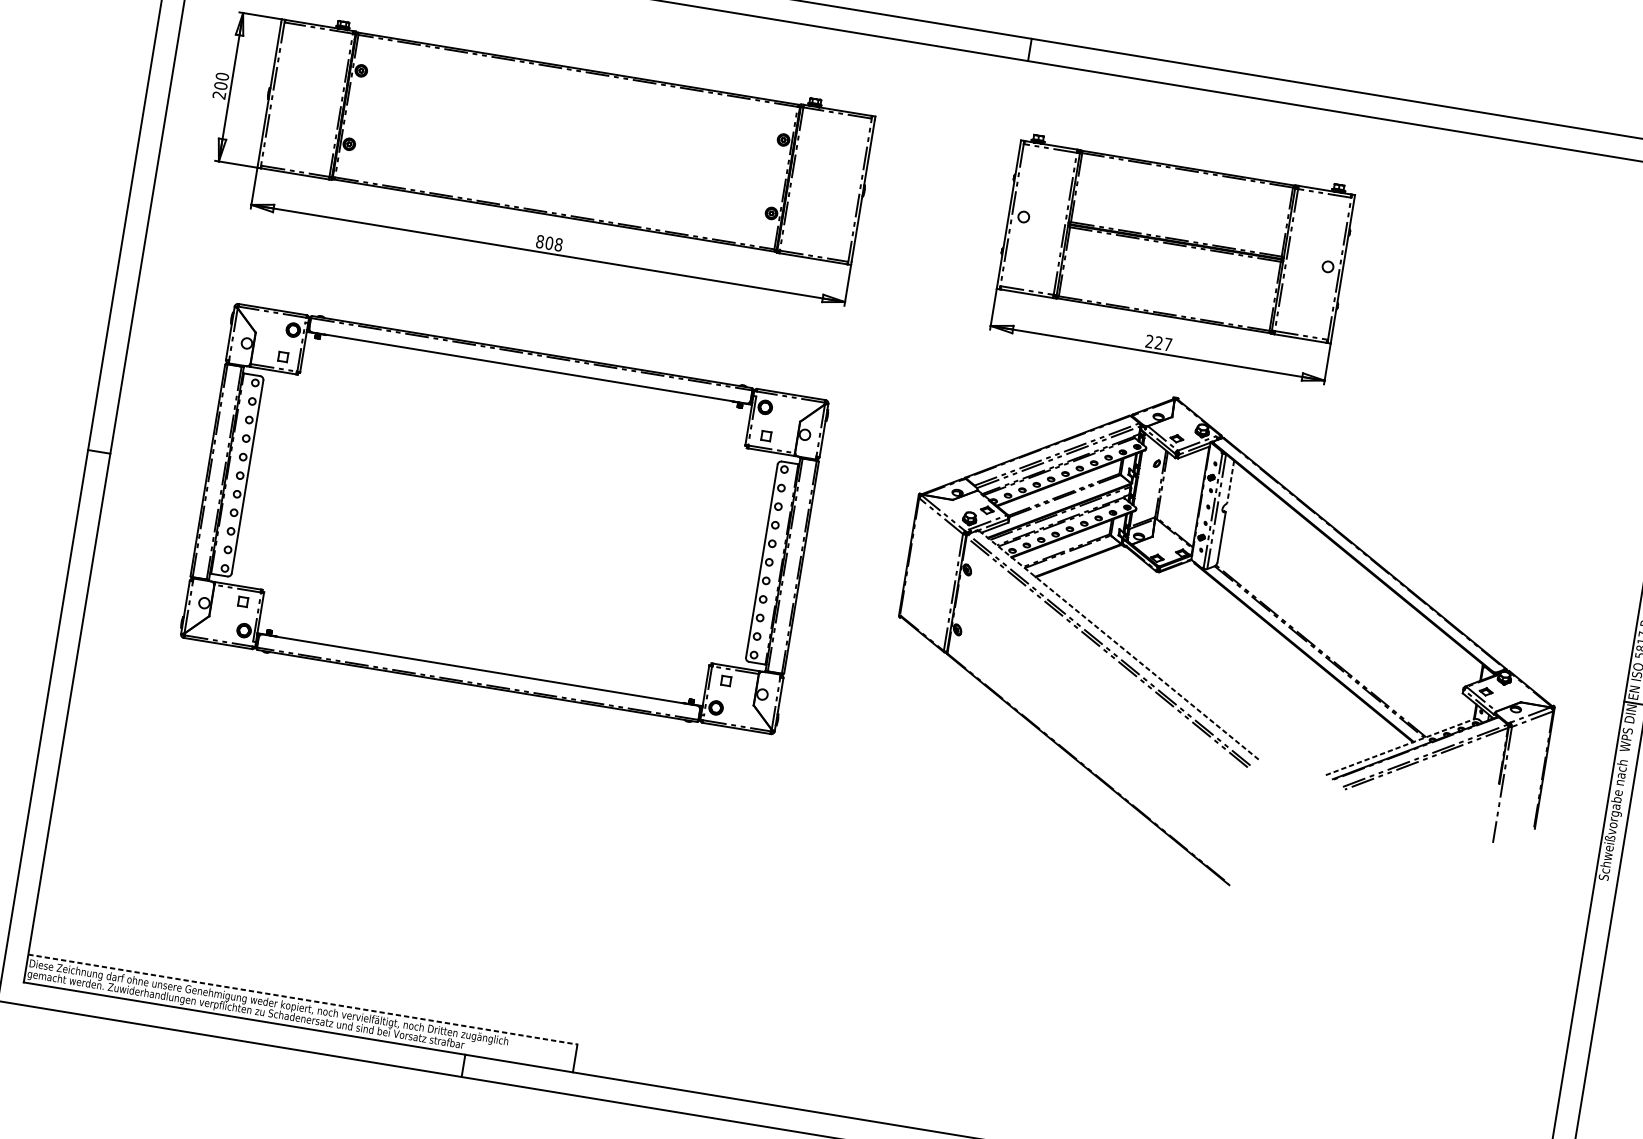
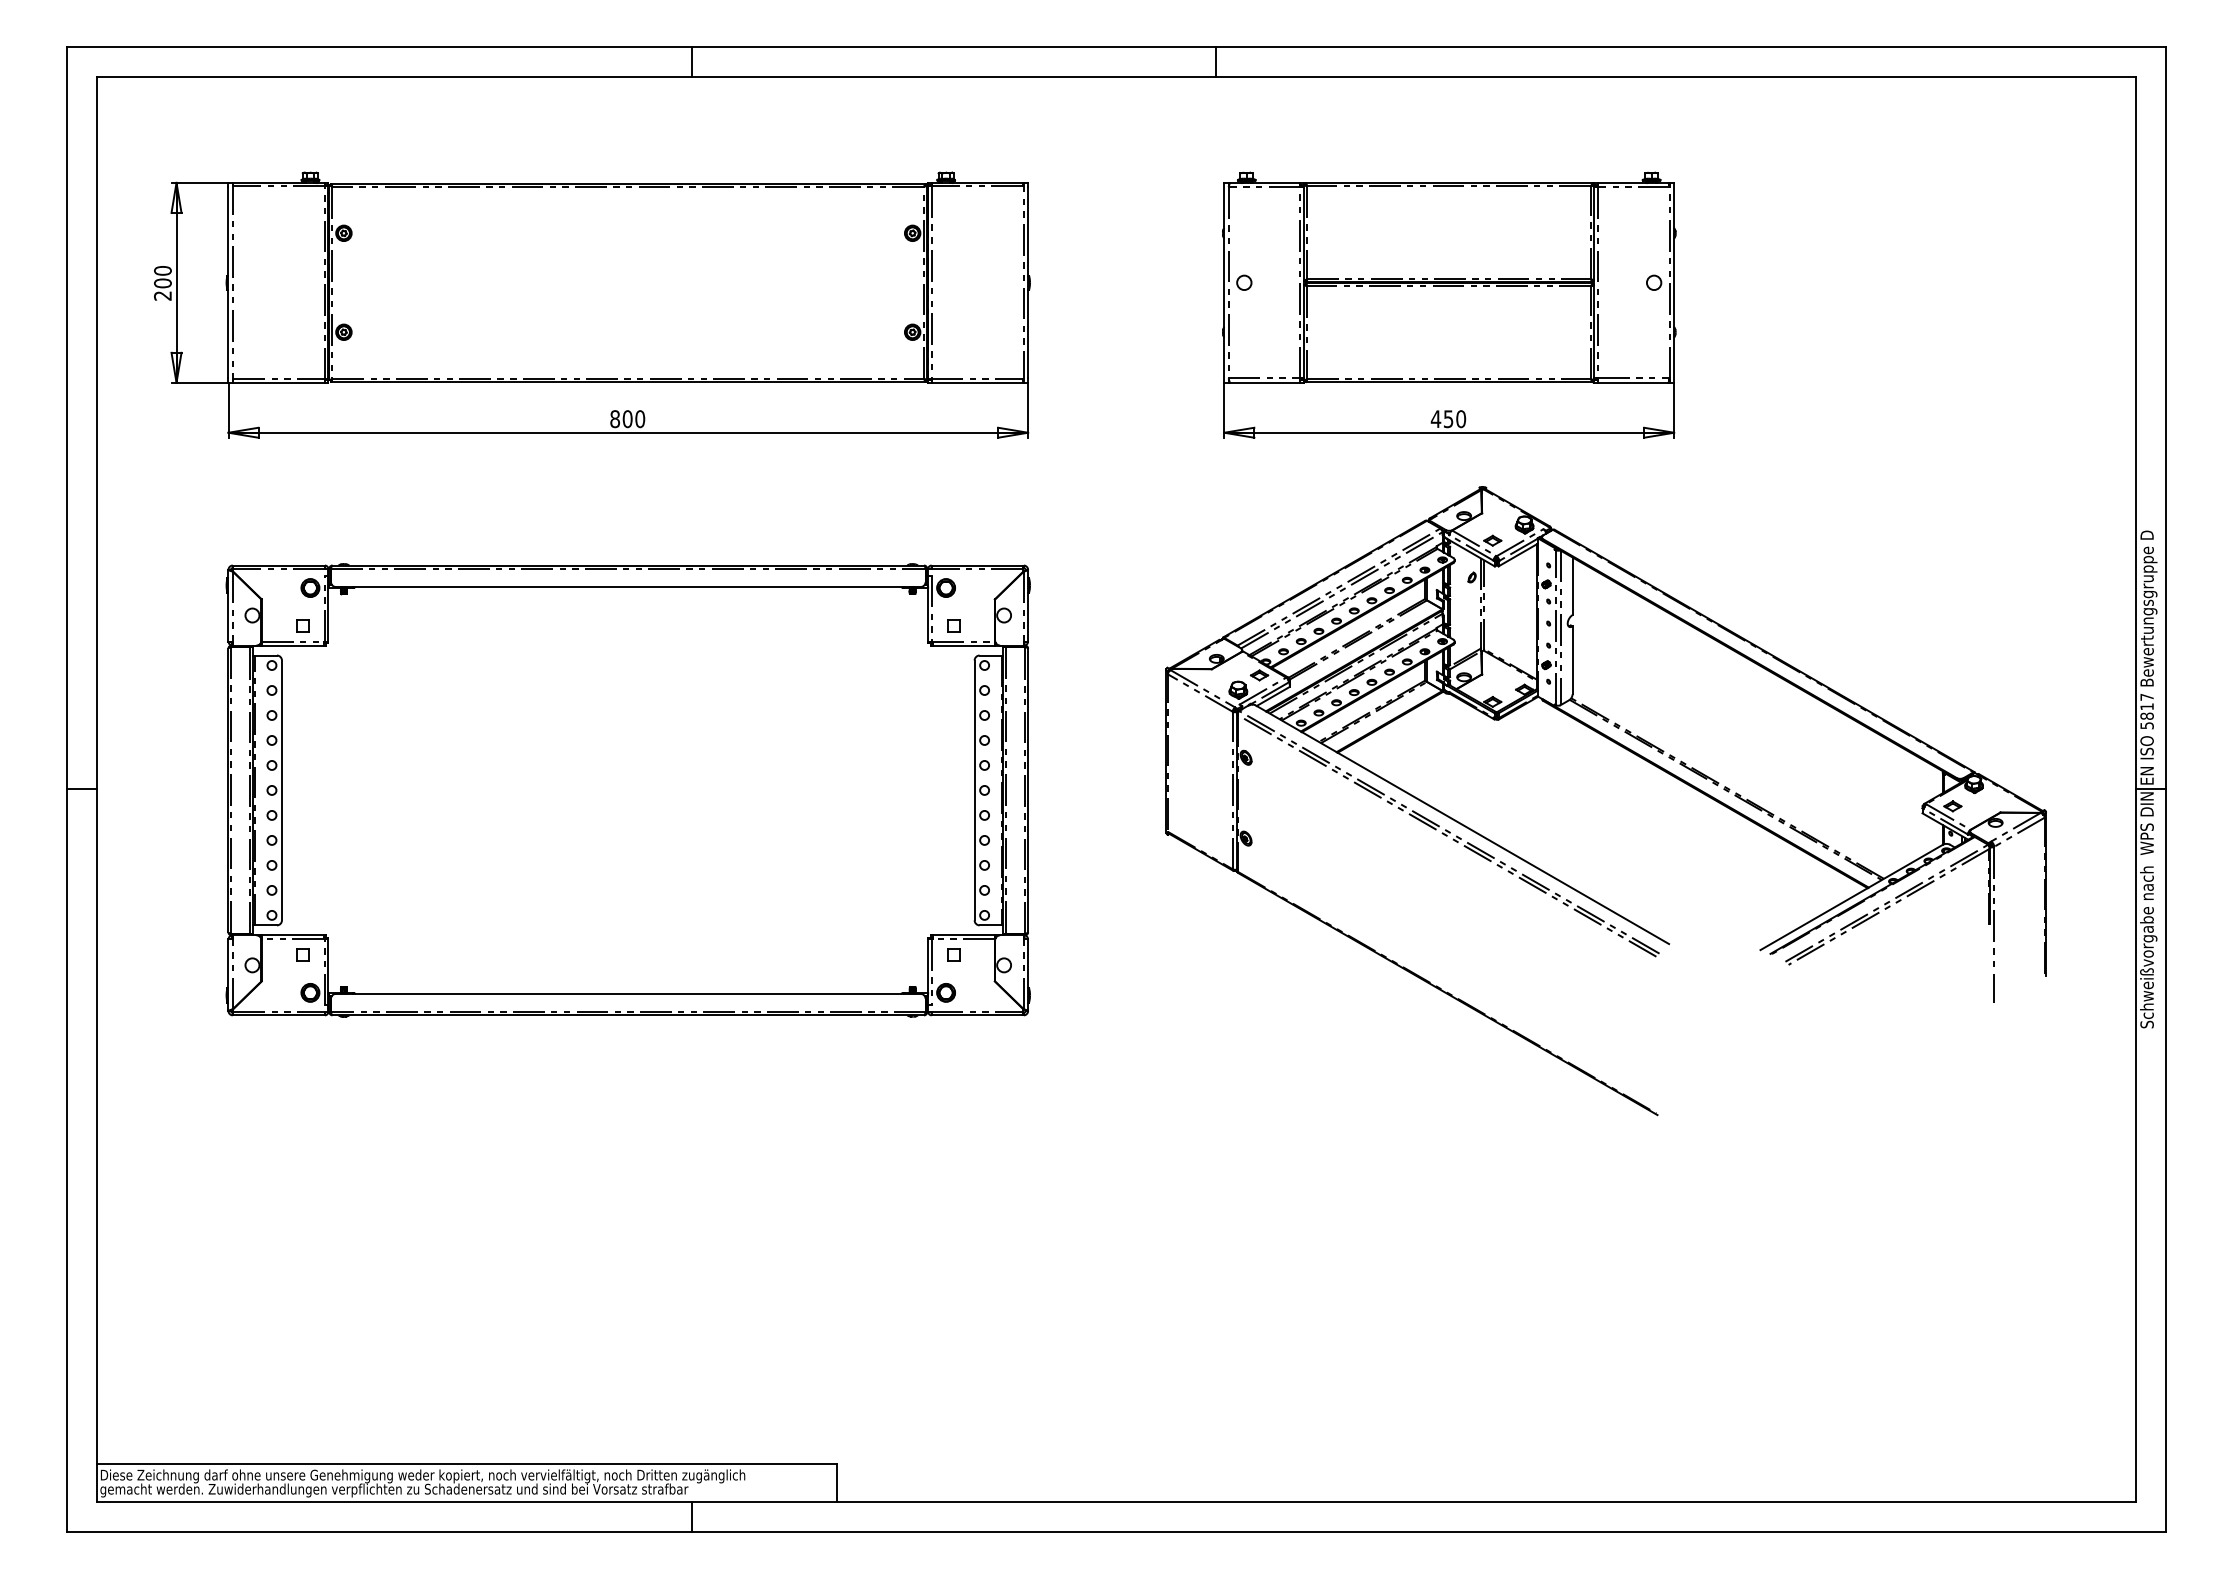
text: (559, 244) -> (640, 418), 808 -> 800
text: (1158, 343) -> (1448, 419), 227 -> 450
line: (1230, 482) -> (1572, 586), dashed -> solid
line: (1119, 645) -> (1462, 824), dashed -> solid
line: (1400, 747) -> (1852, 897), dashed -> solid
line: (302, 999) -> (466, 1464), dashed -> solid

